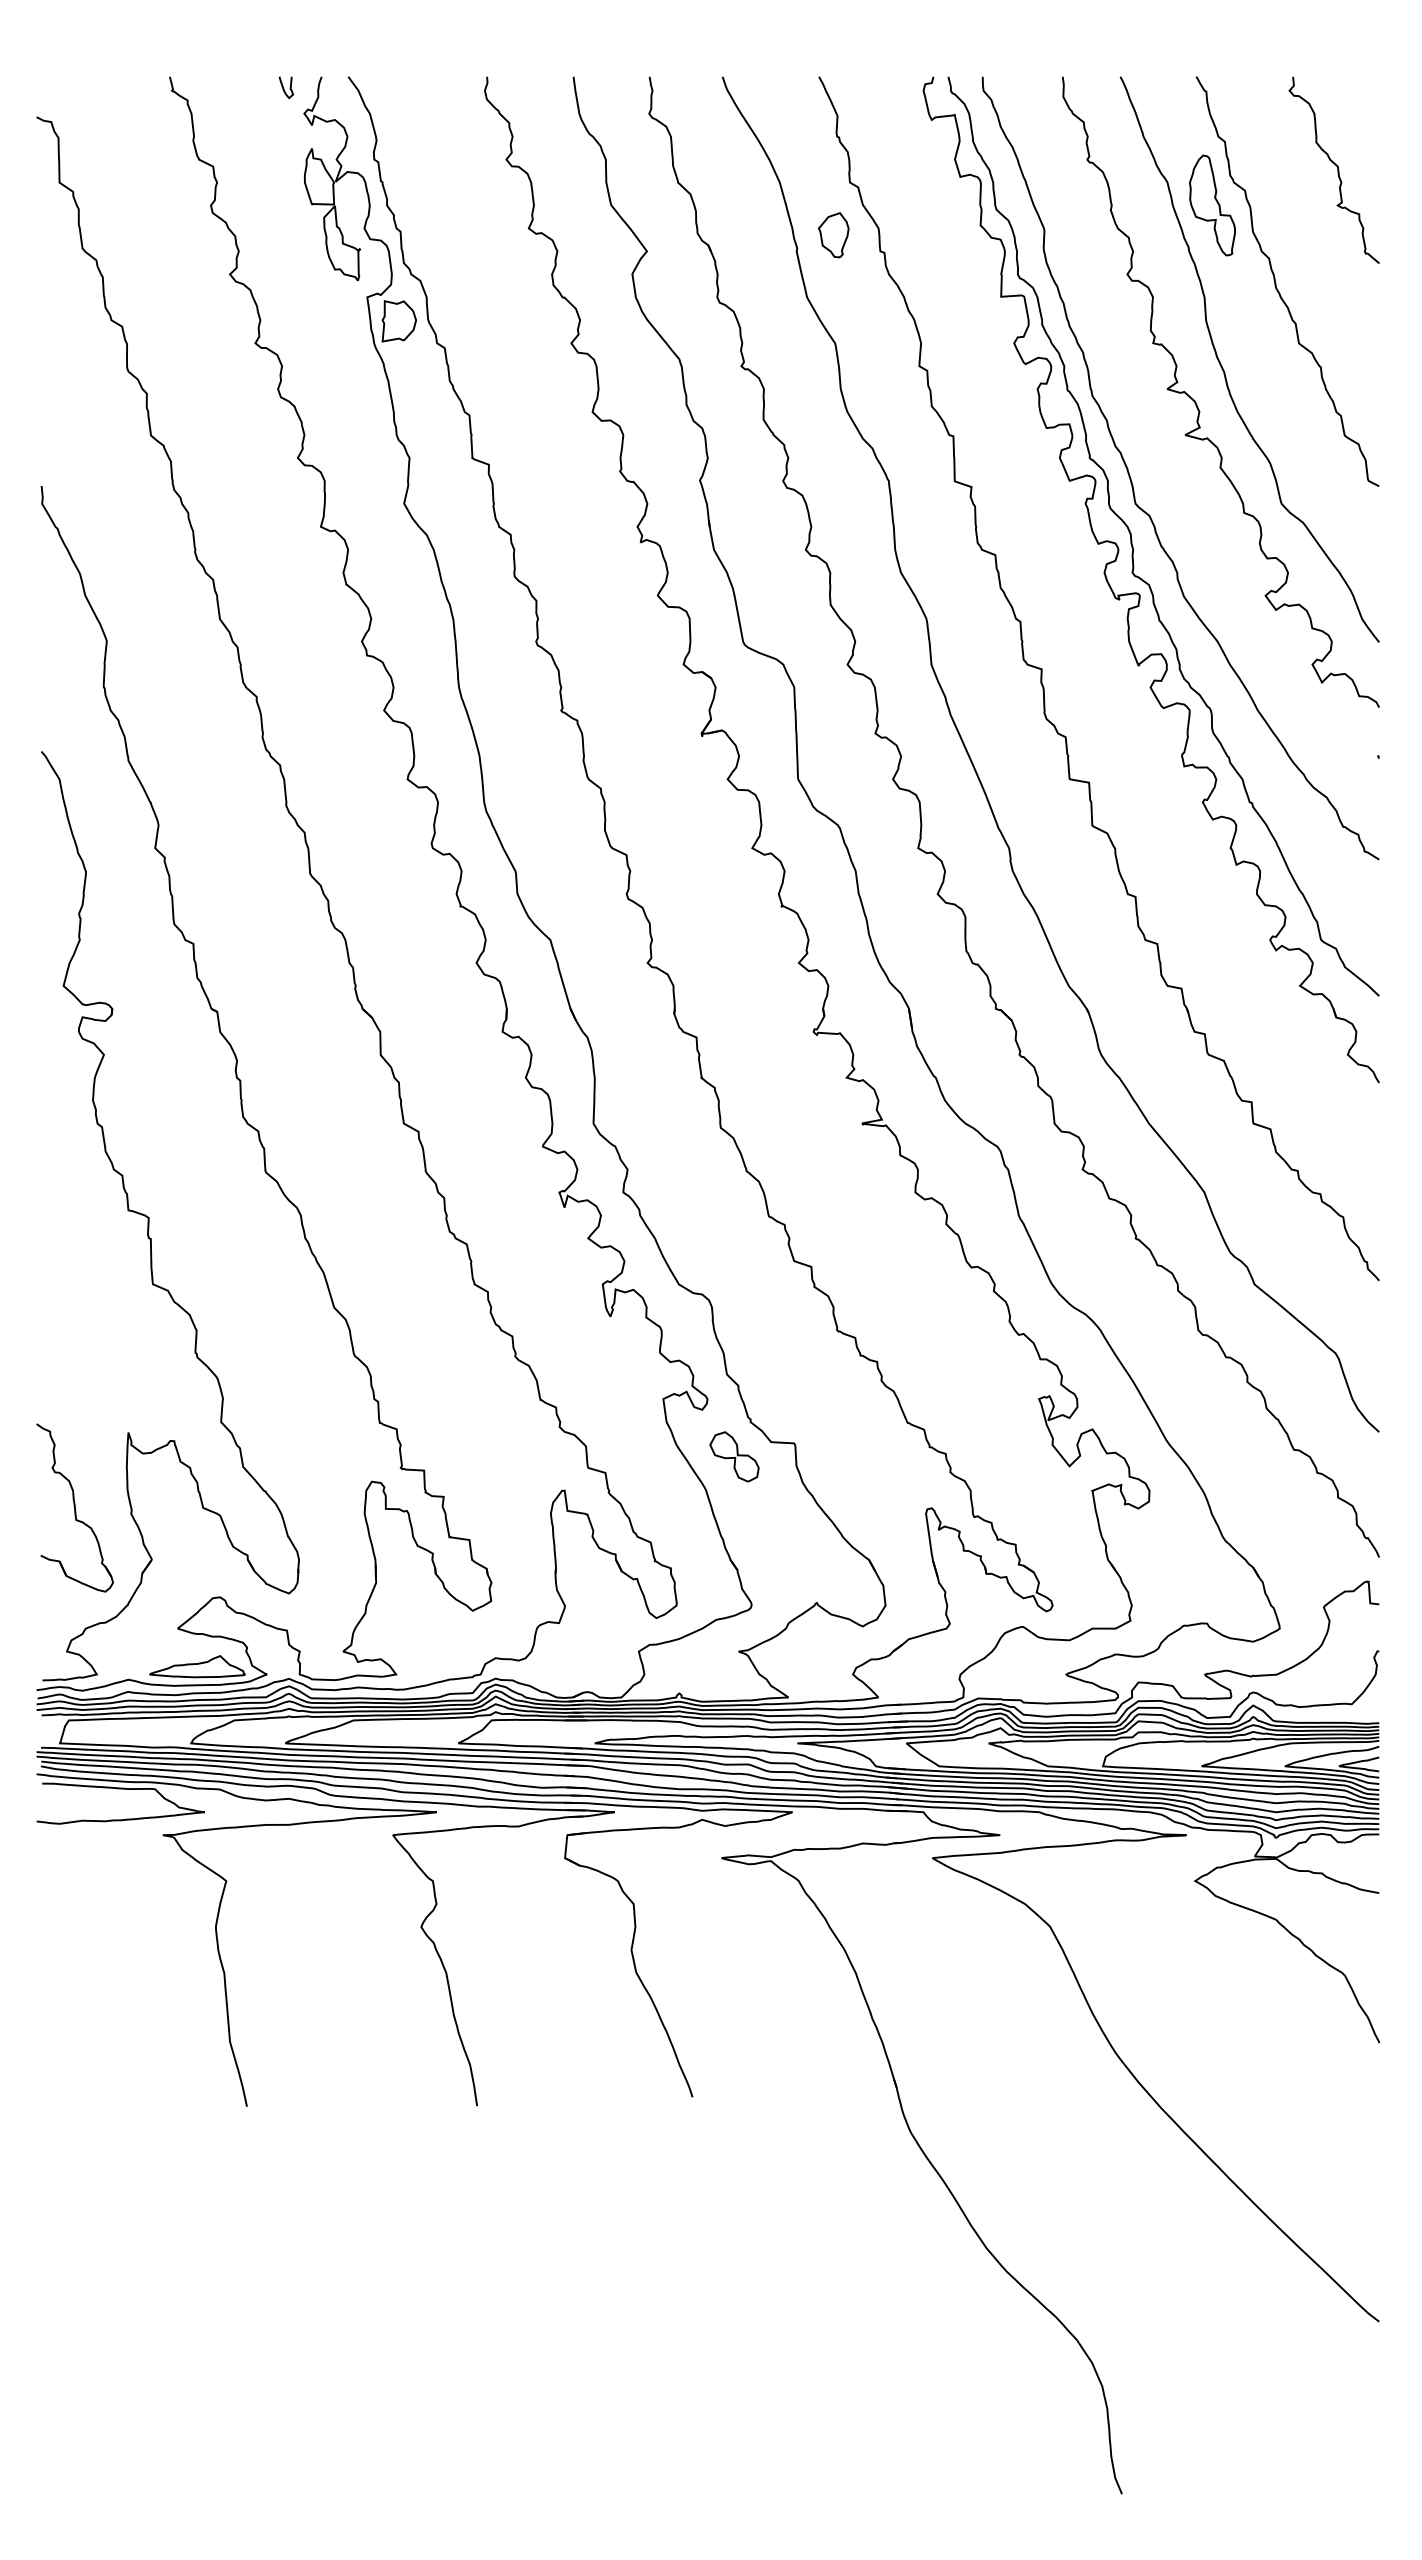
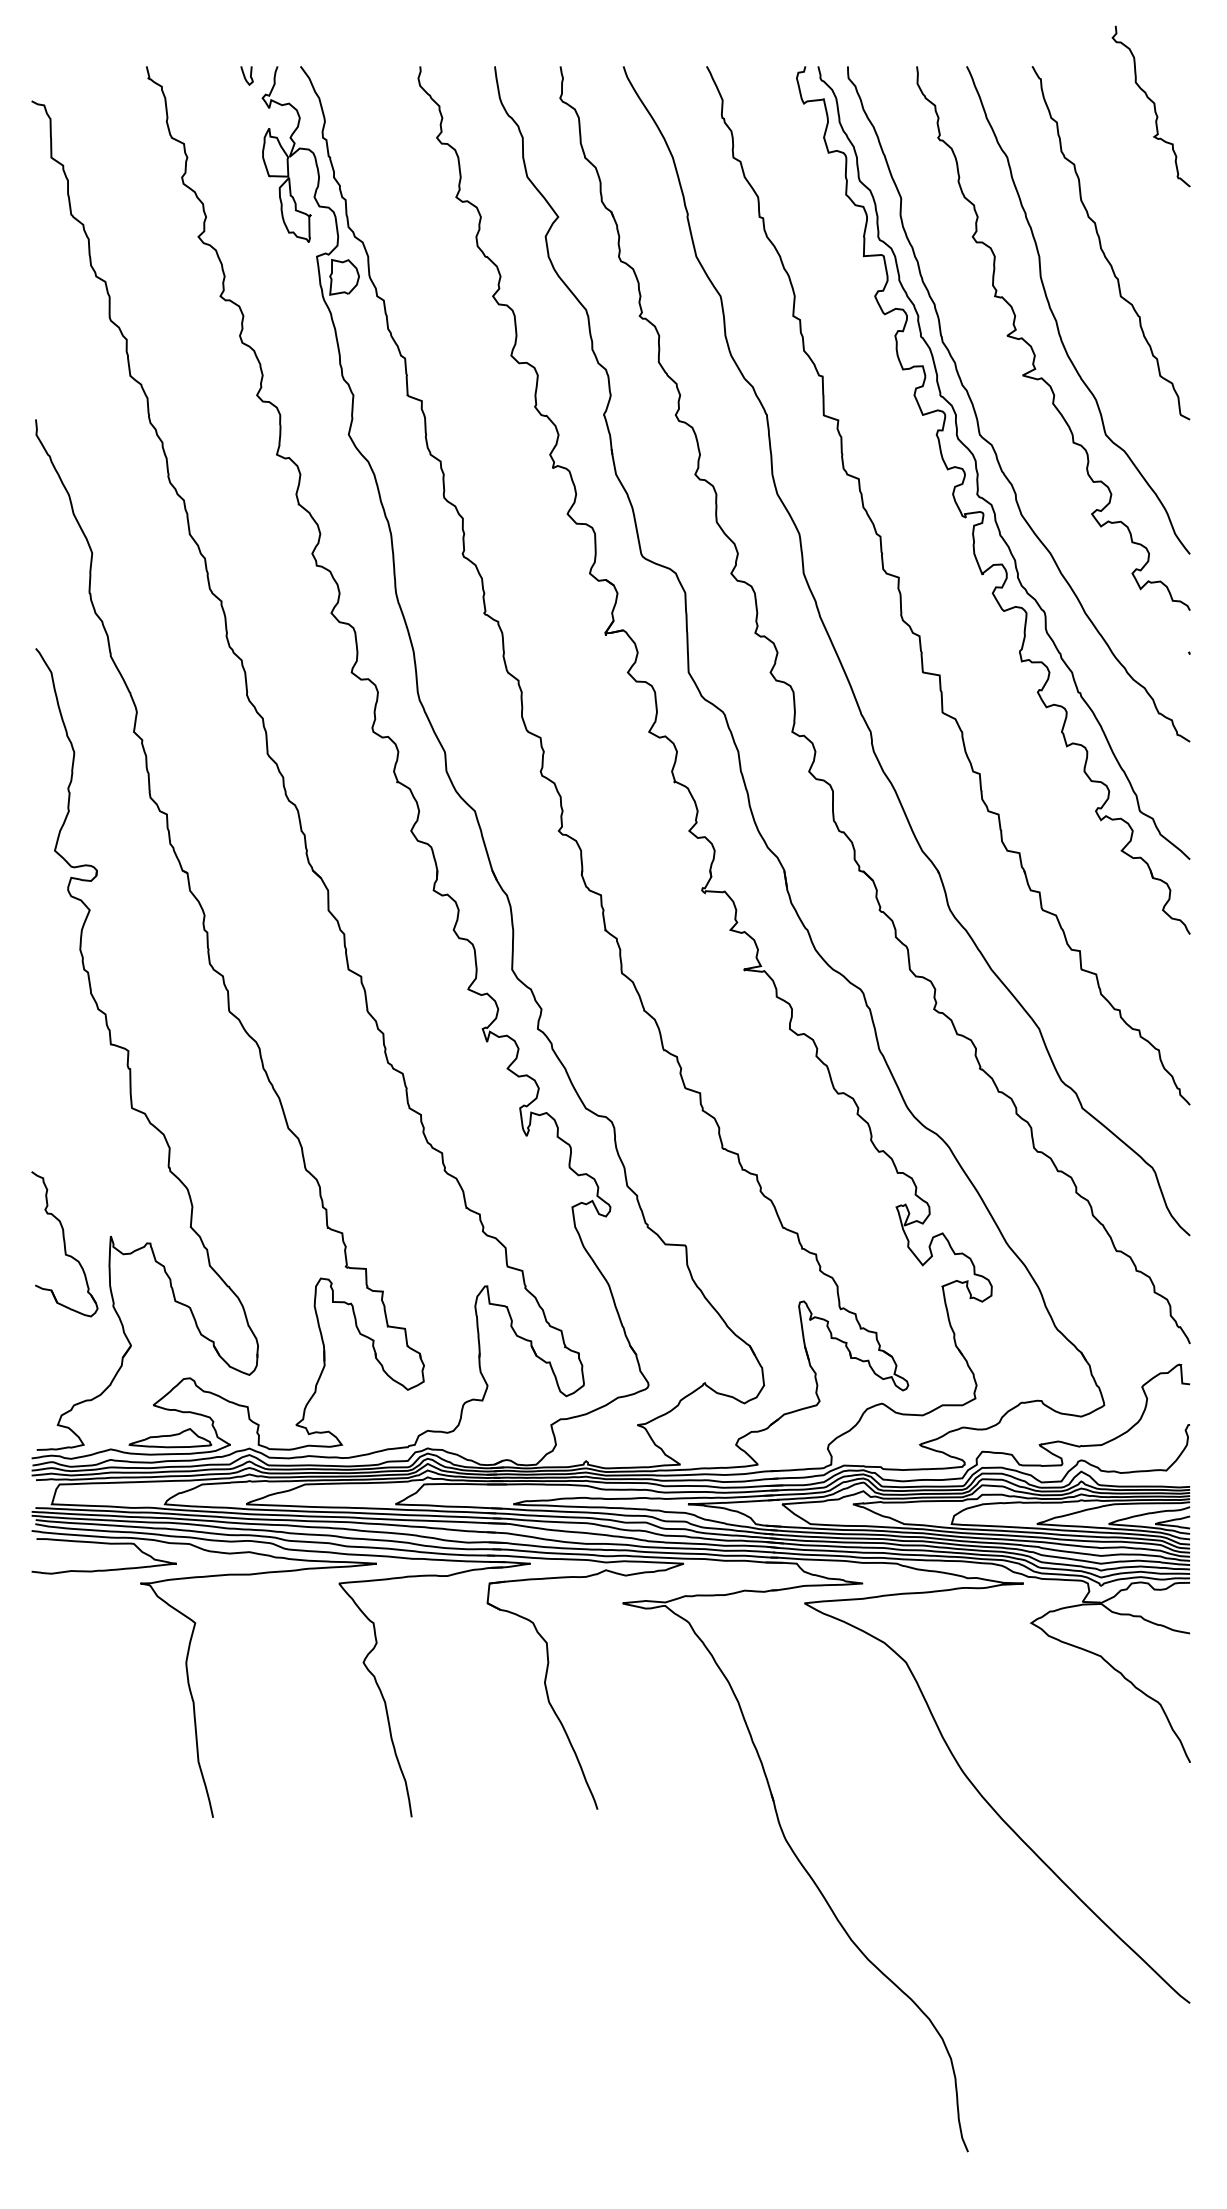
curve: (1337, 169) -> (1154, 105), moved
part: (1212, 205) -> (1046, 177), removed
part: (833, 235) -> (719, 203), removed
part: (734, 1456) -> (633, 1256), removed
part: (74, 1507) -> (64, 1243), moved

